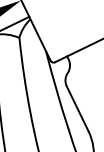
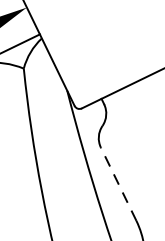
line: (77, 108) -> (118, 183), solid -> dashed

